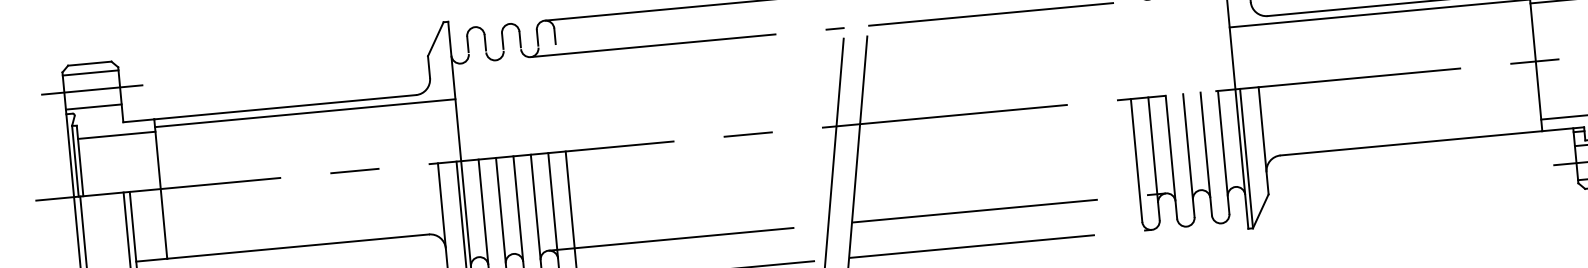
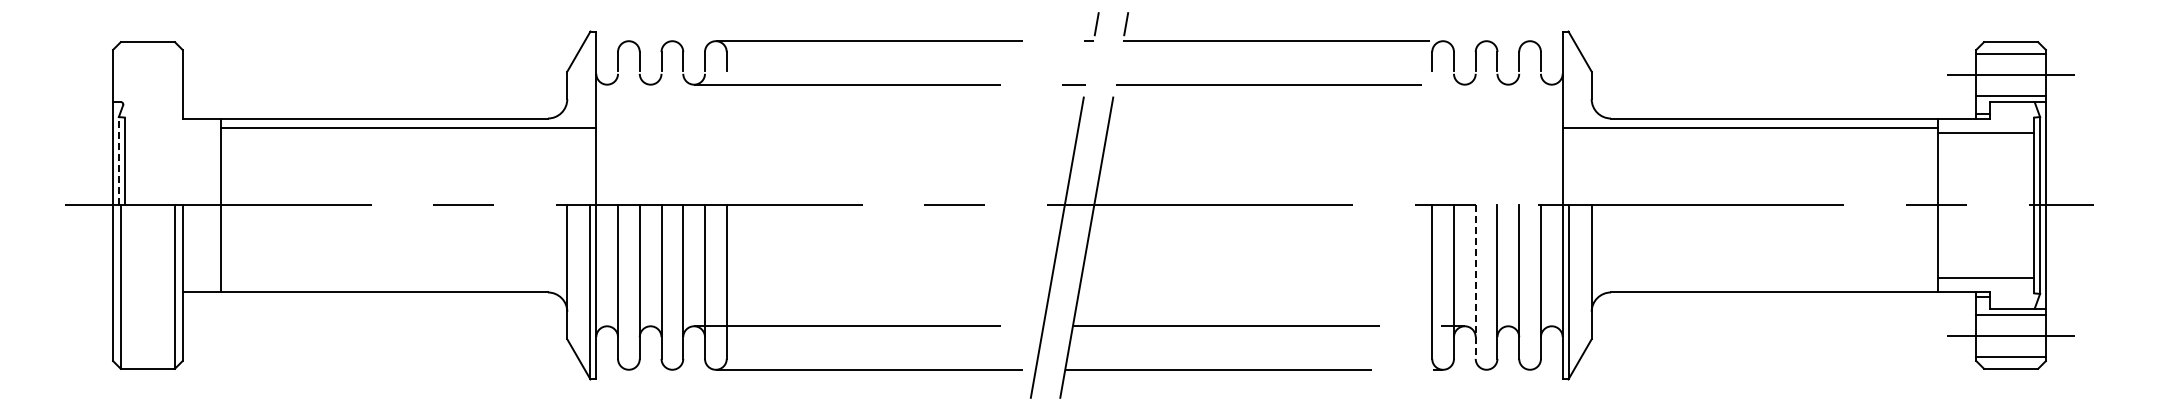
line: (90, 72) -> (147, 53), removed
line: (91, 90) -> (147, 75), removed
line: (93, 107) -> (147, 96), removed
line: (116, 135) -> (172, 133), removed
line: (1171, 157) -> (1475, 282), solid -> dashed
line: (75, 160) -> (118, 160), solid -> dashed

